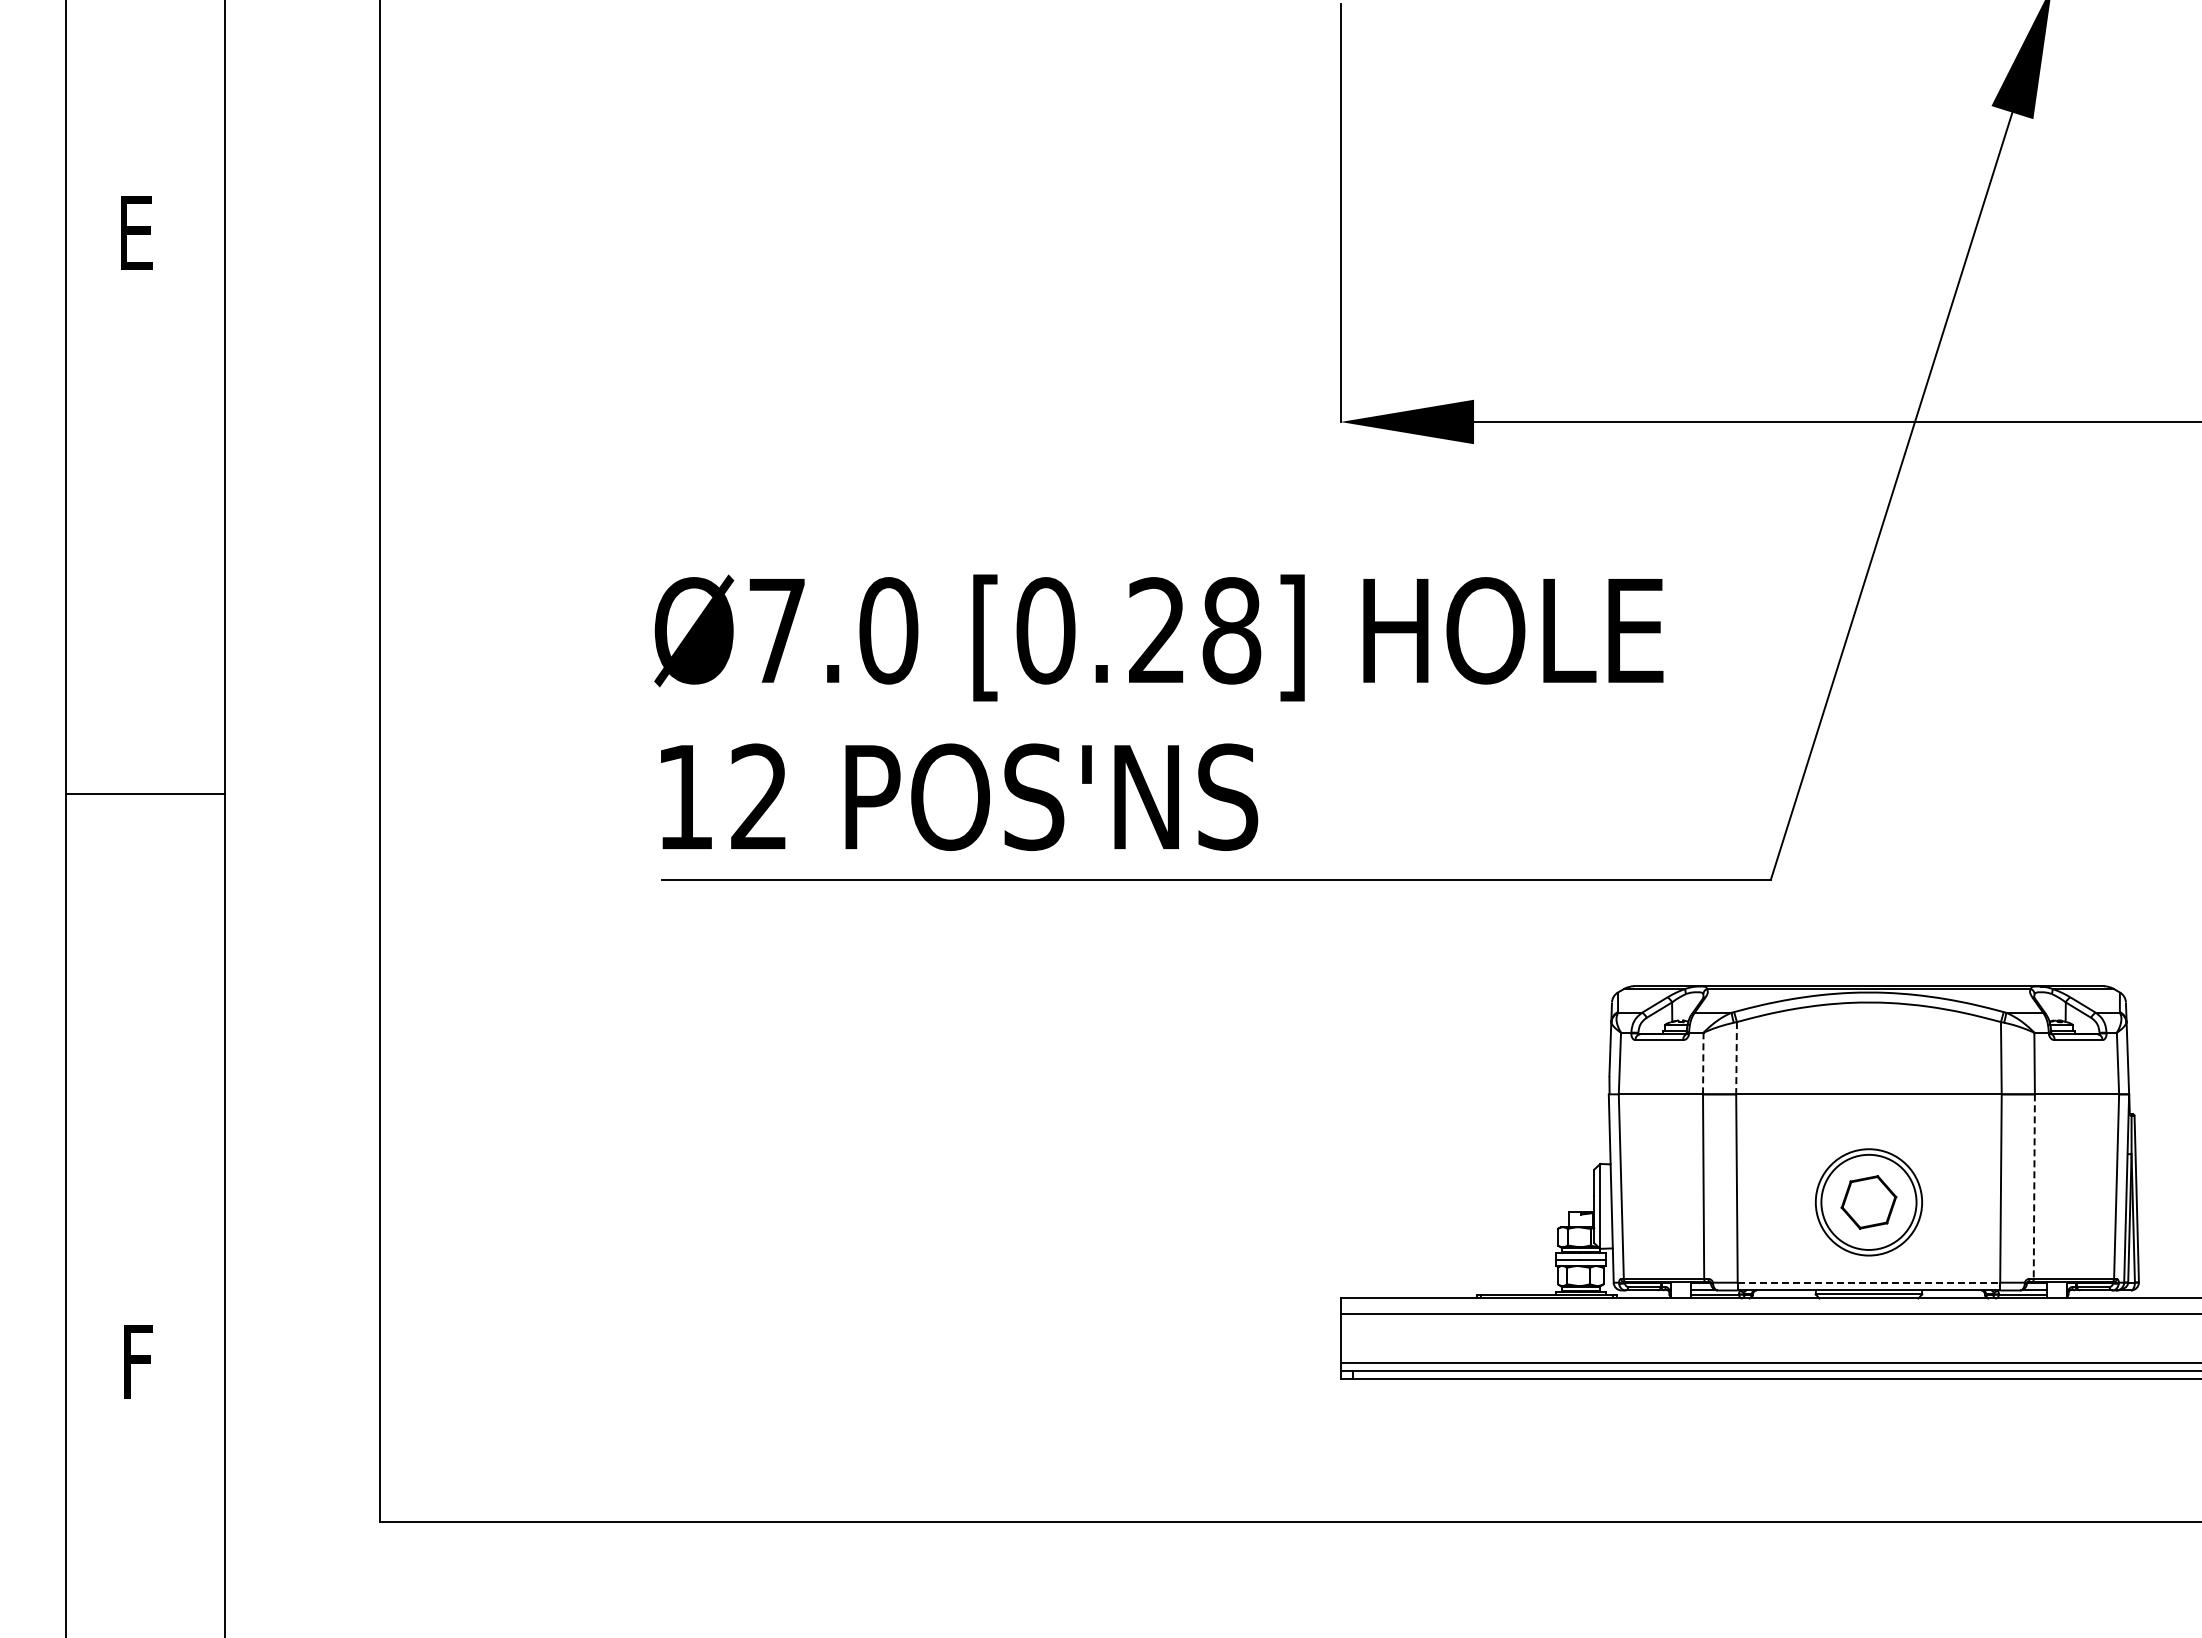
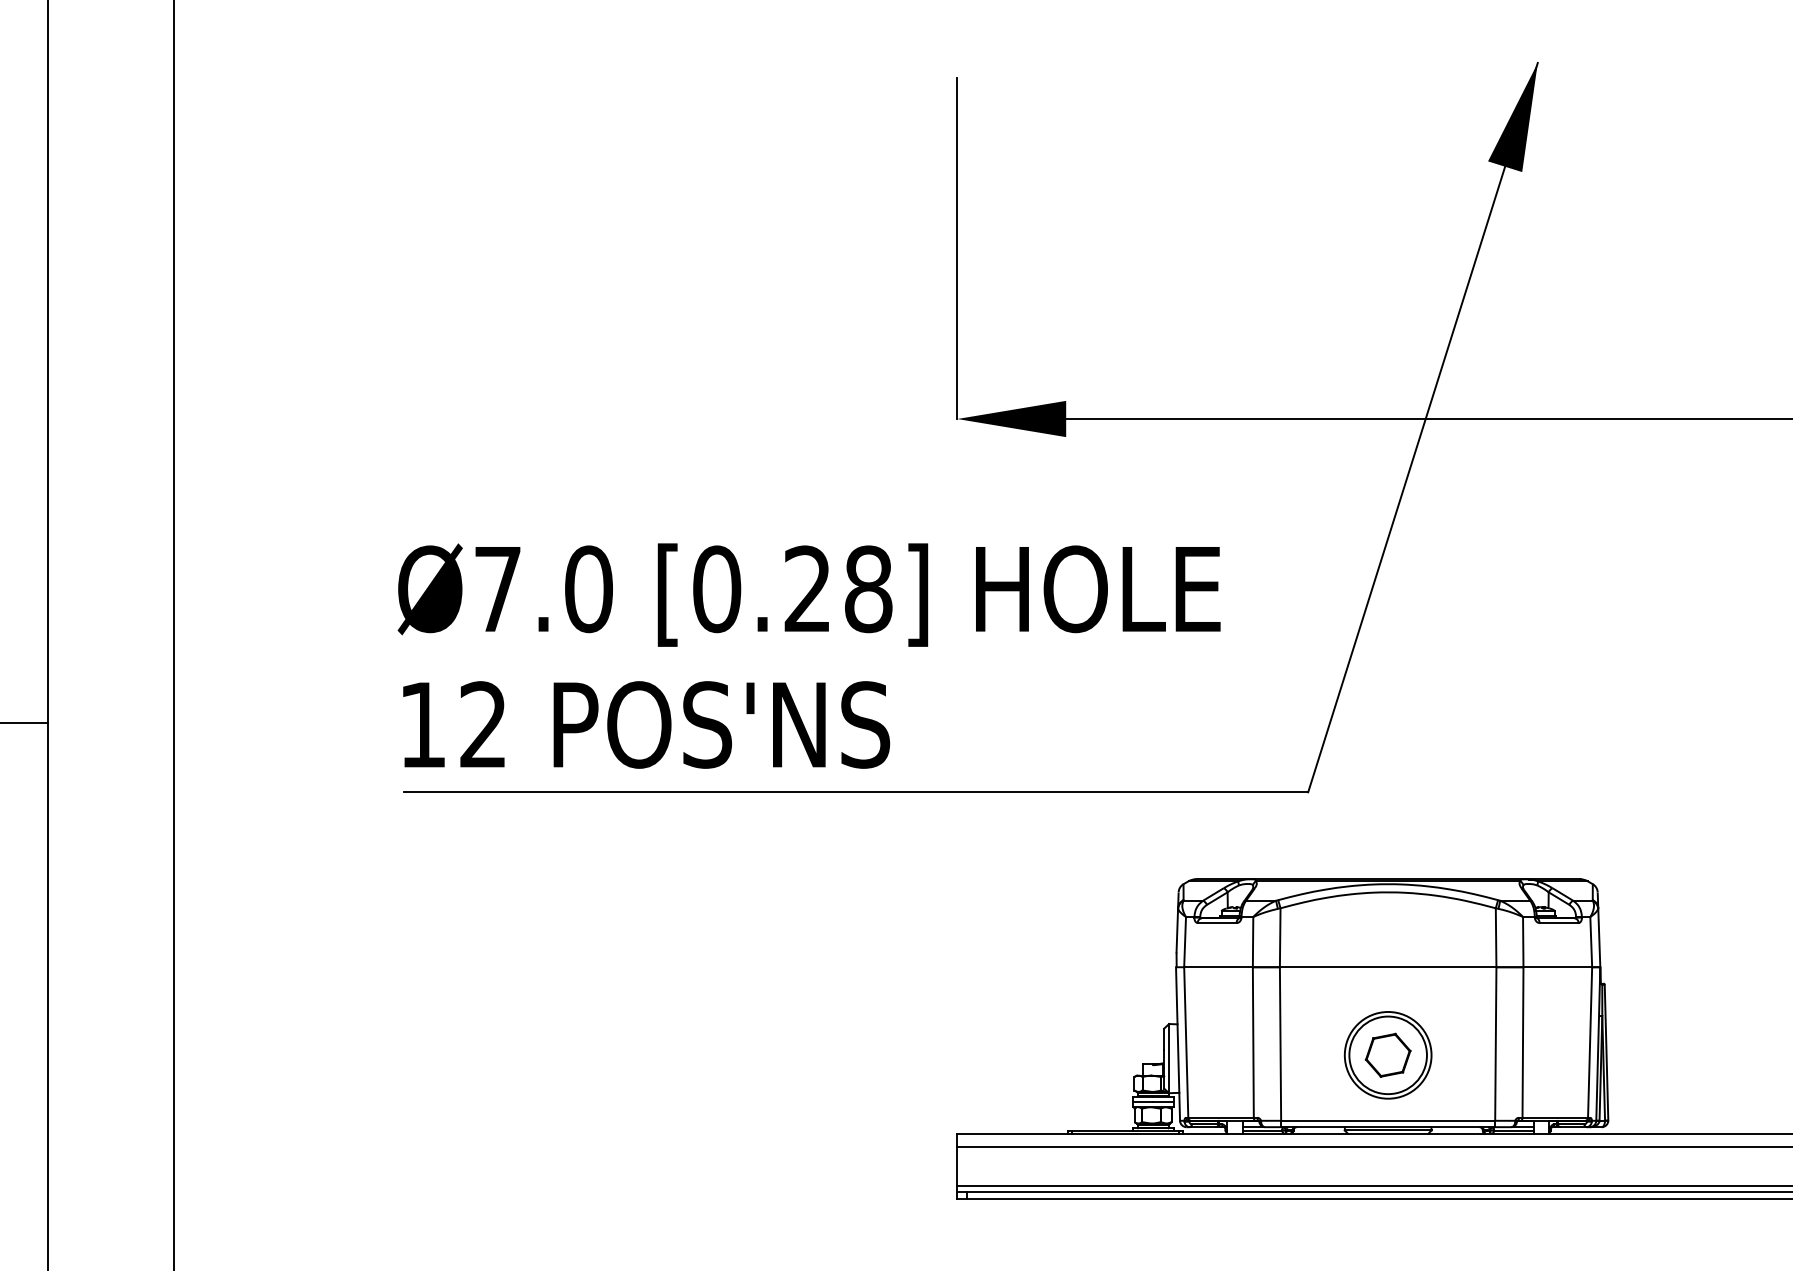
line: (1736, 1058) -> (1280, 938), dashed -> solid
line: (1703, 1063) -> (1253, 942), dashed -> solid
line: (2034, 1187) -> (1523, 1043), dashed -> solid
line: (1869, 1282) -> (1388, 1120), dashed -> solid

